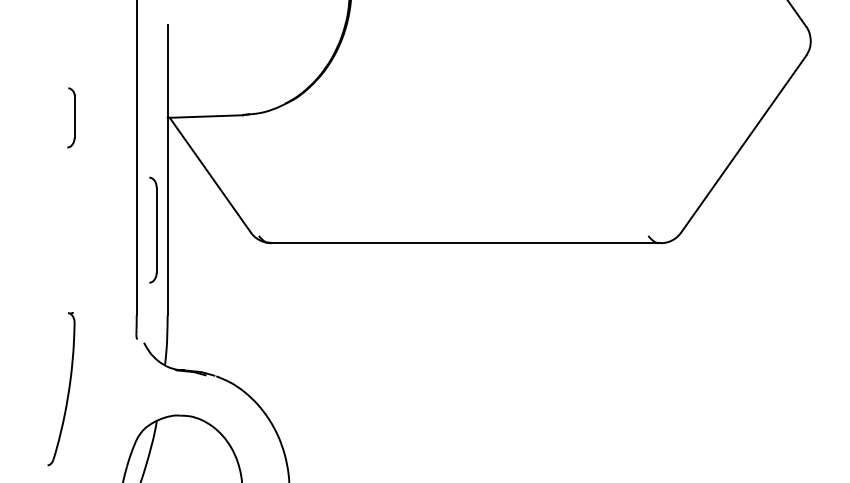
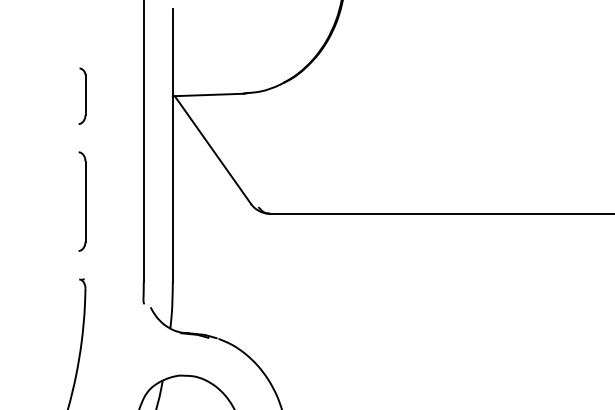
part: (153, 229) -> (82, 201), moved

